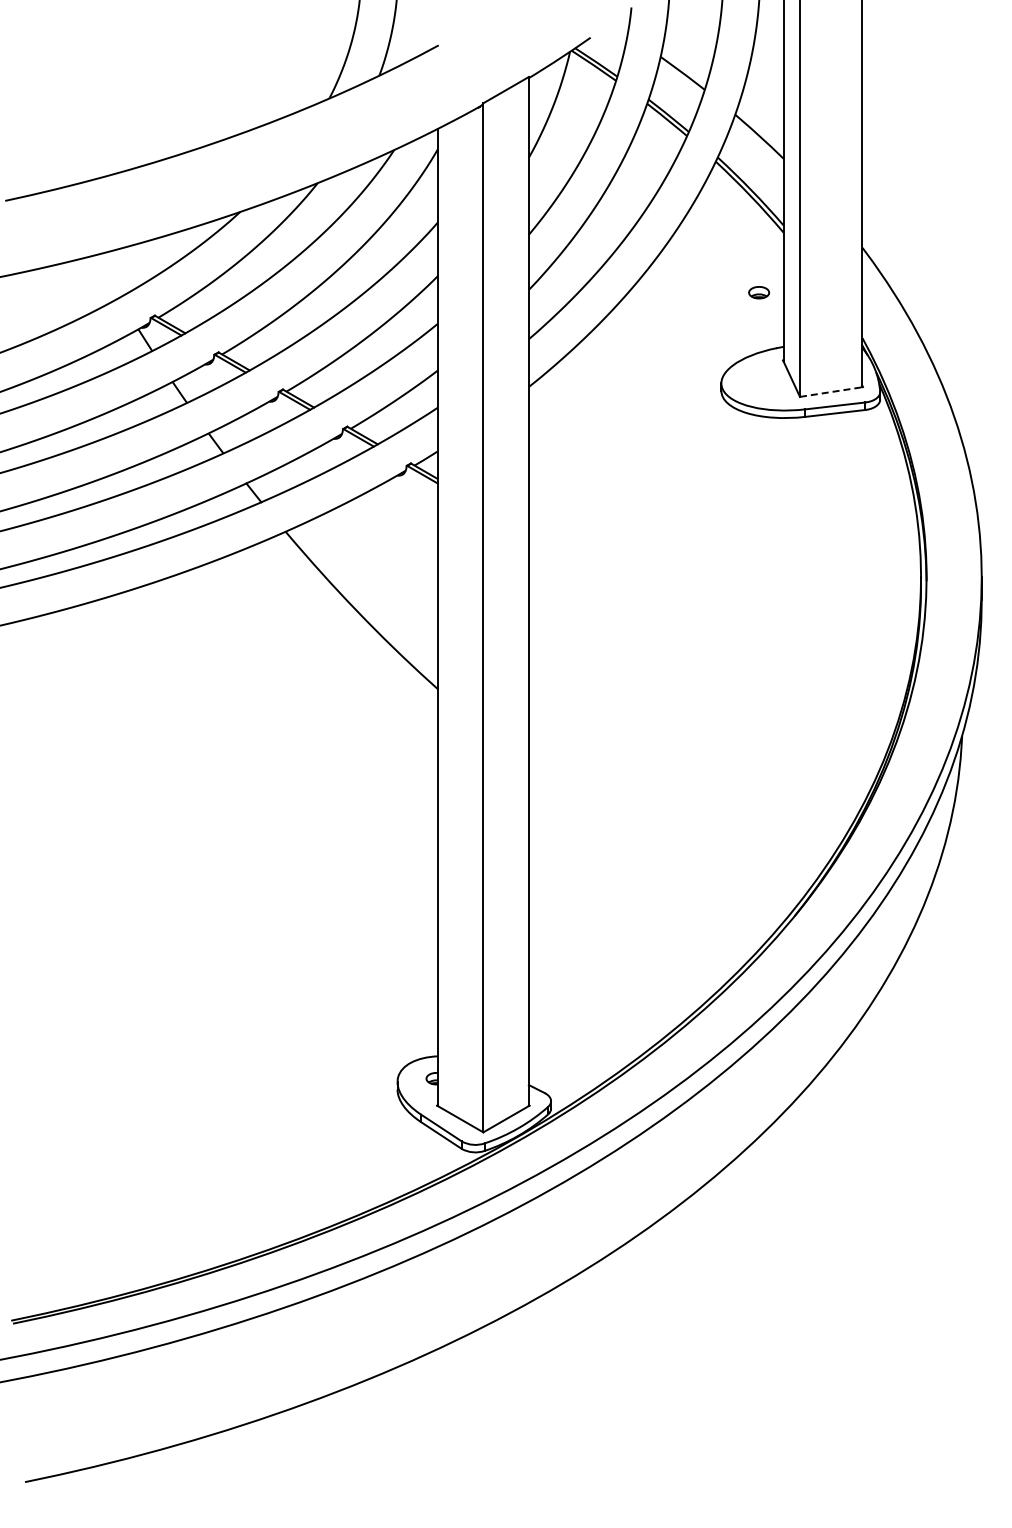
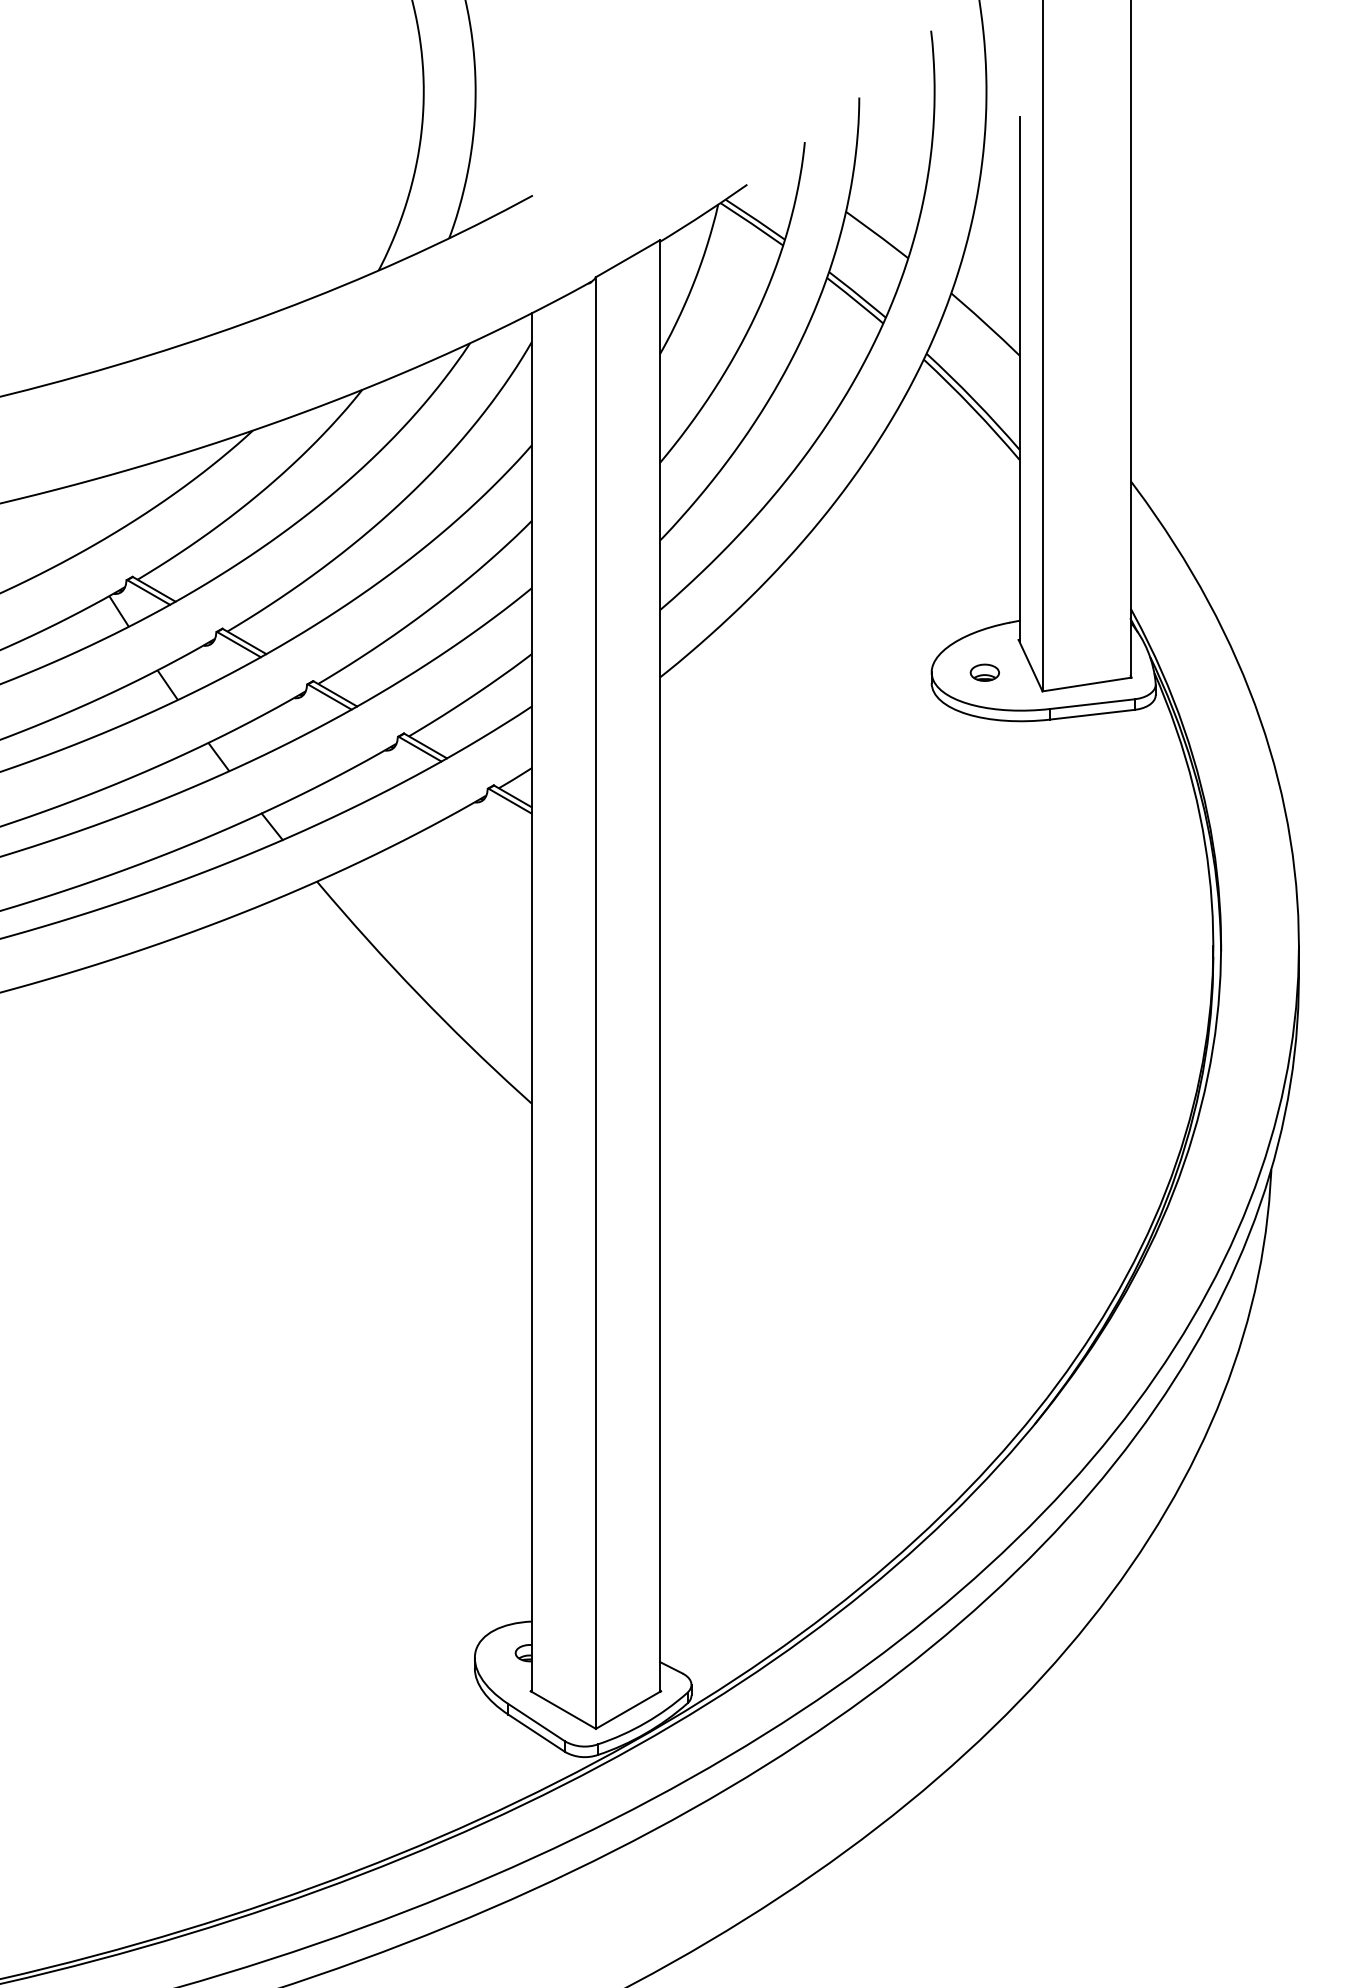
part: (759, 292) -> (985, 672), moved
line: (831, 392) -> (1086, 685), dashed -> solid

